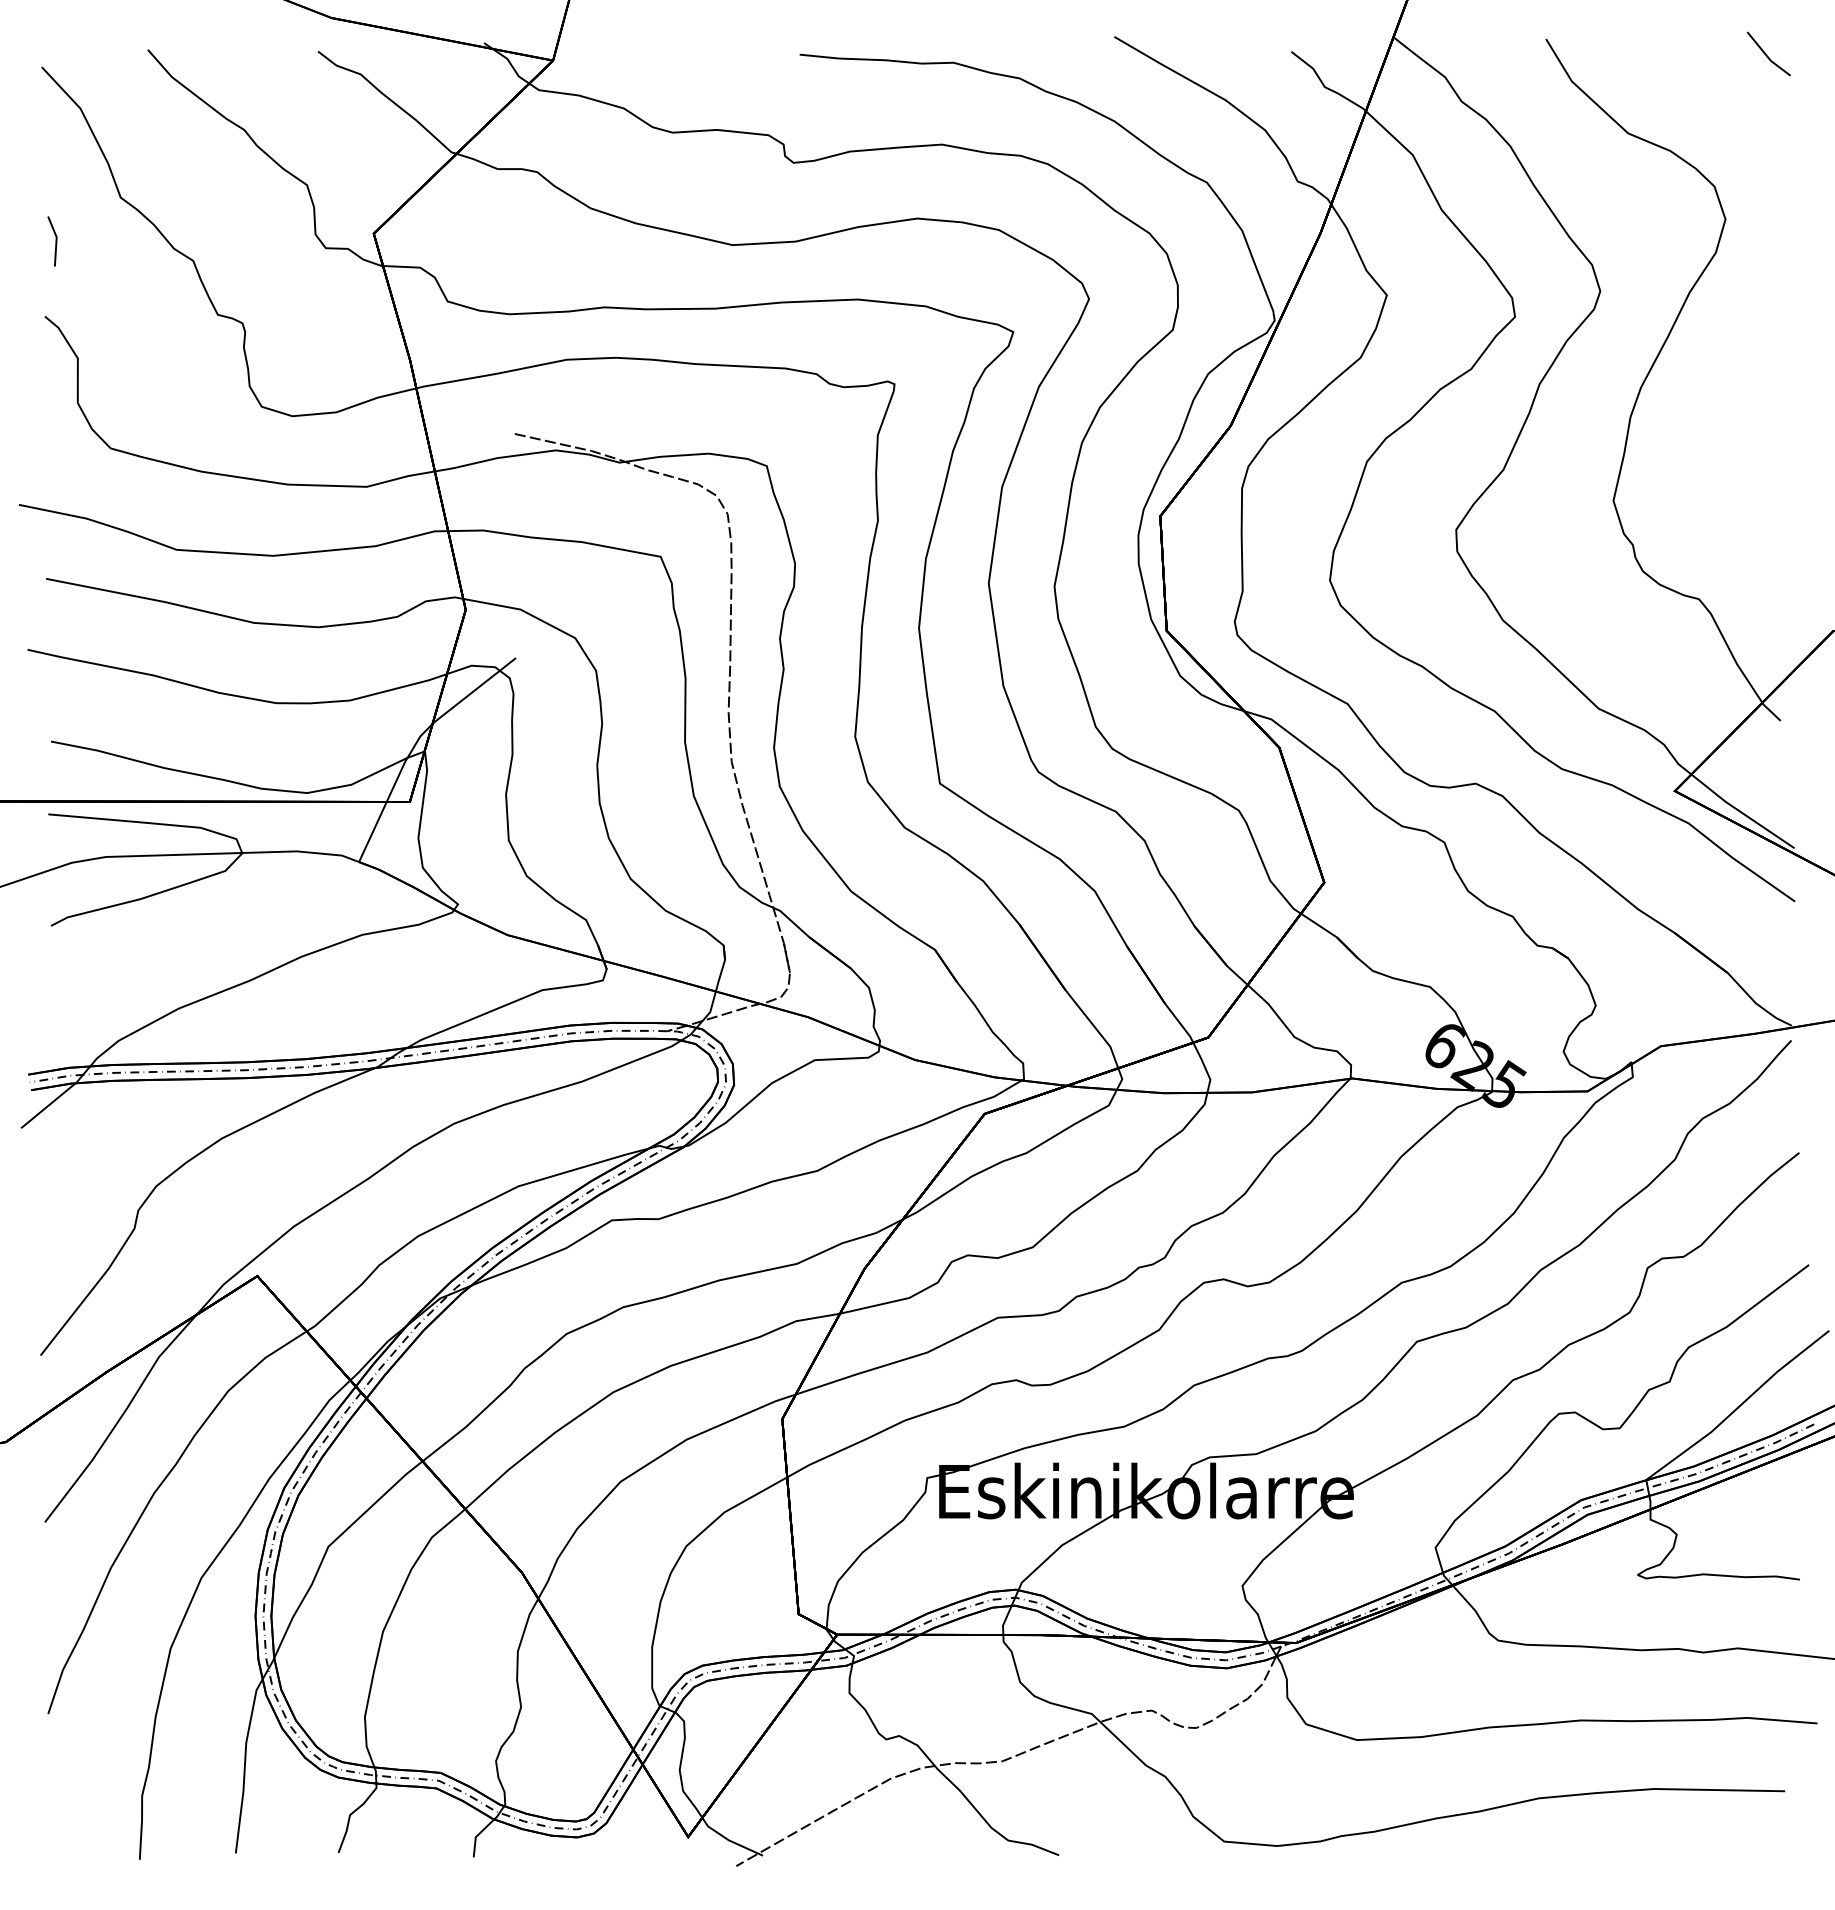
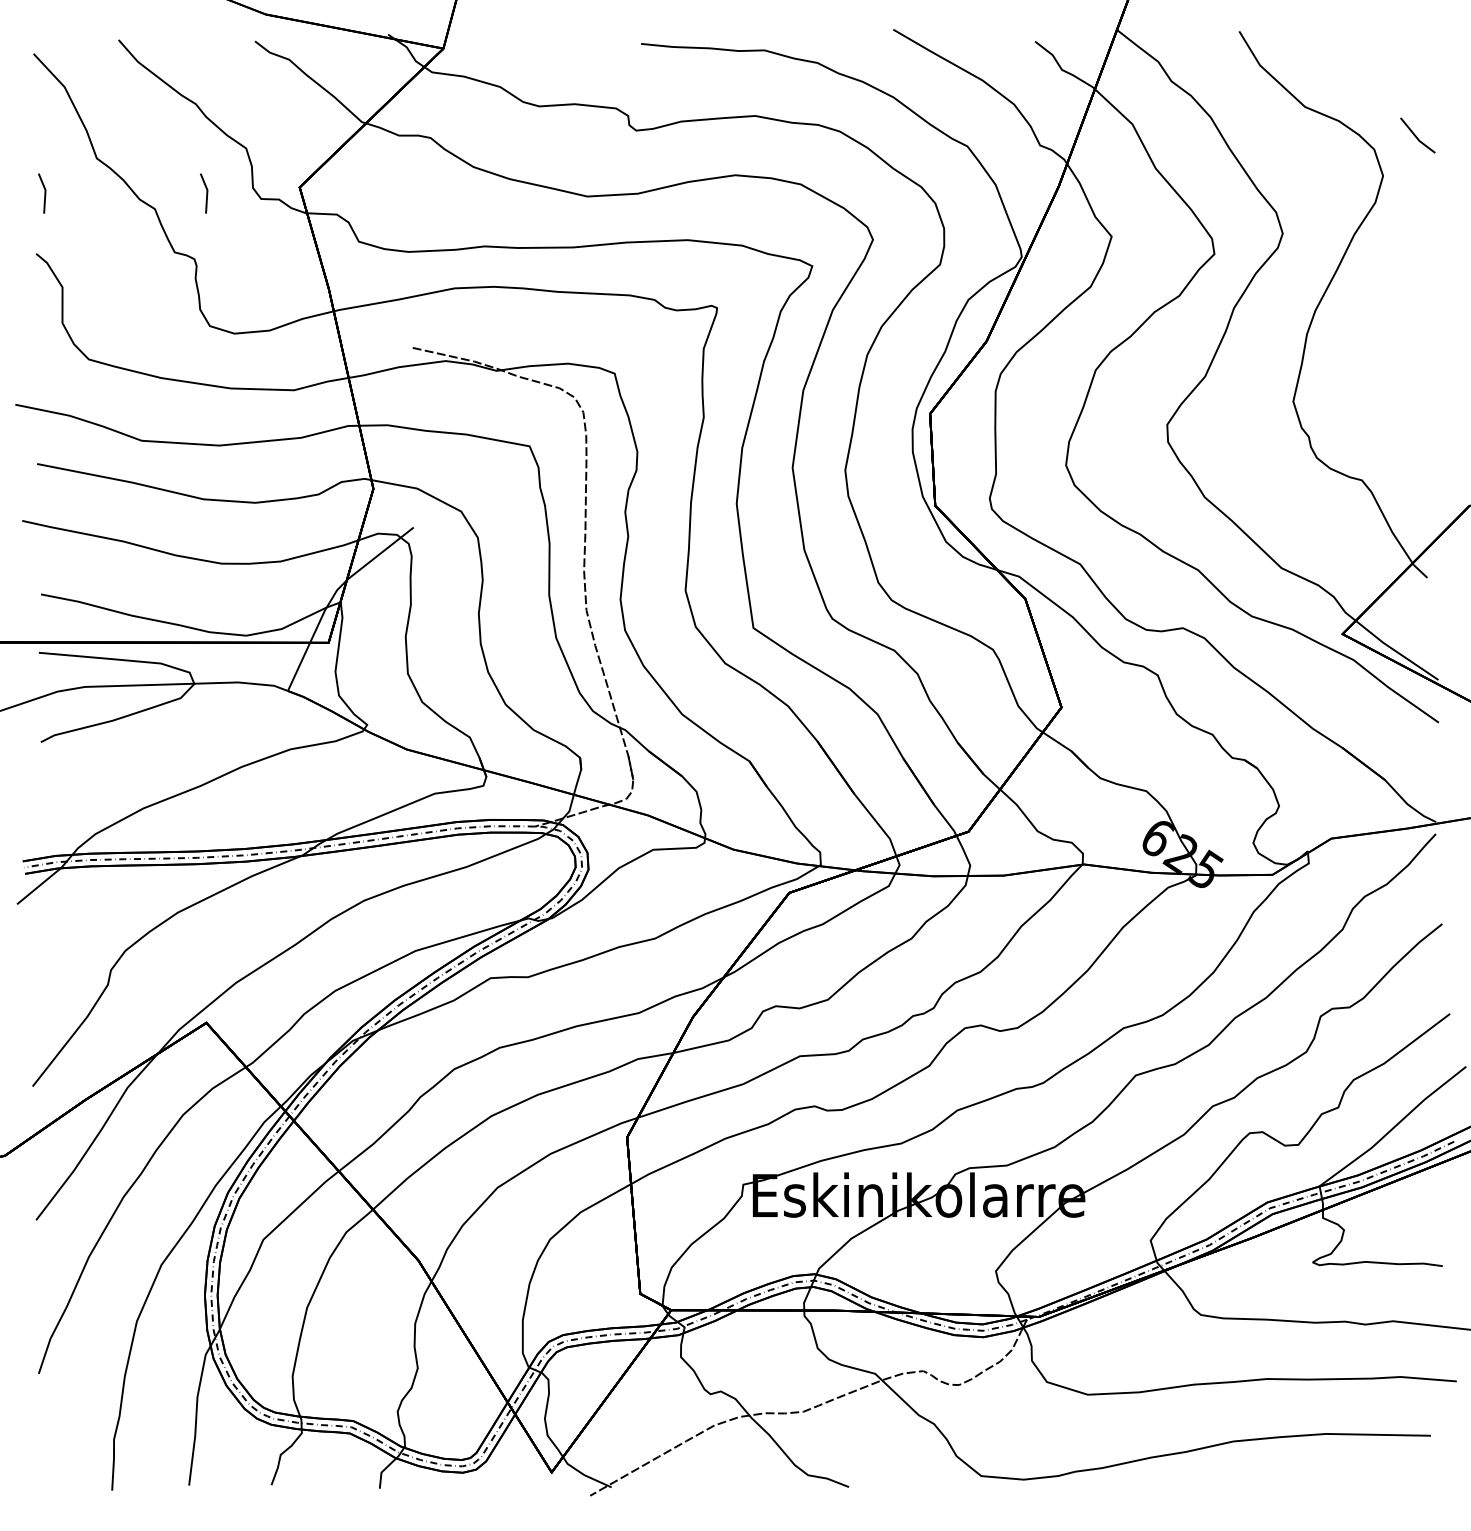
line: (1766, 53) -> (1415, 135), moved
line: (257, 241) -> (206, 193), added

